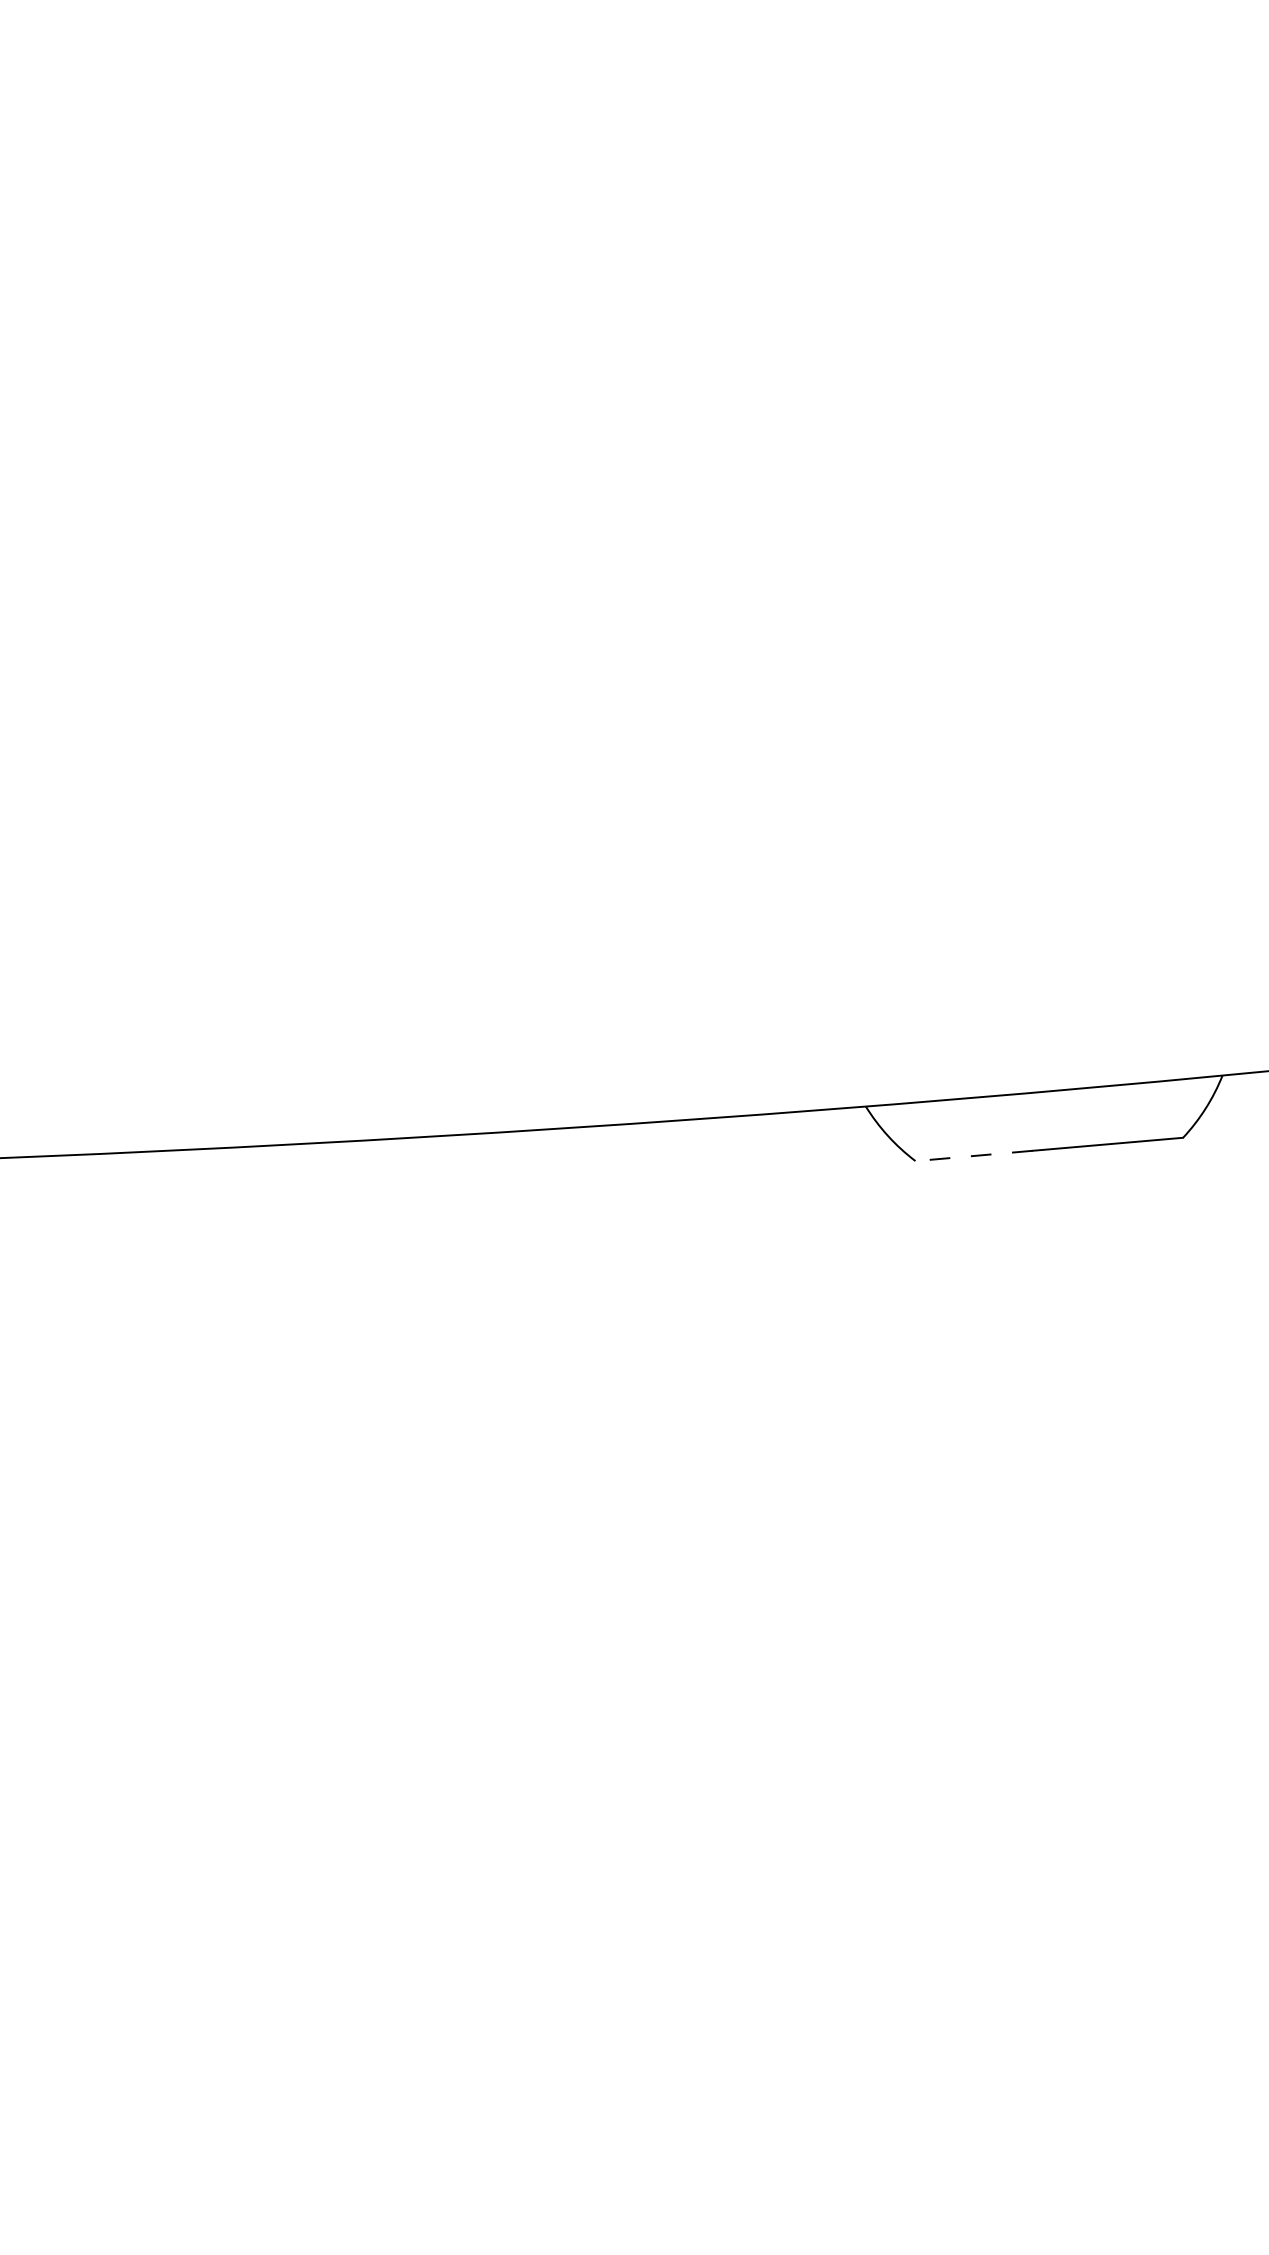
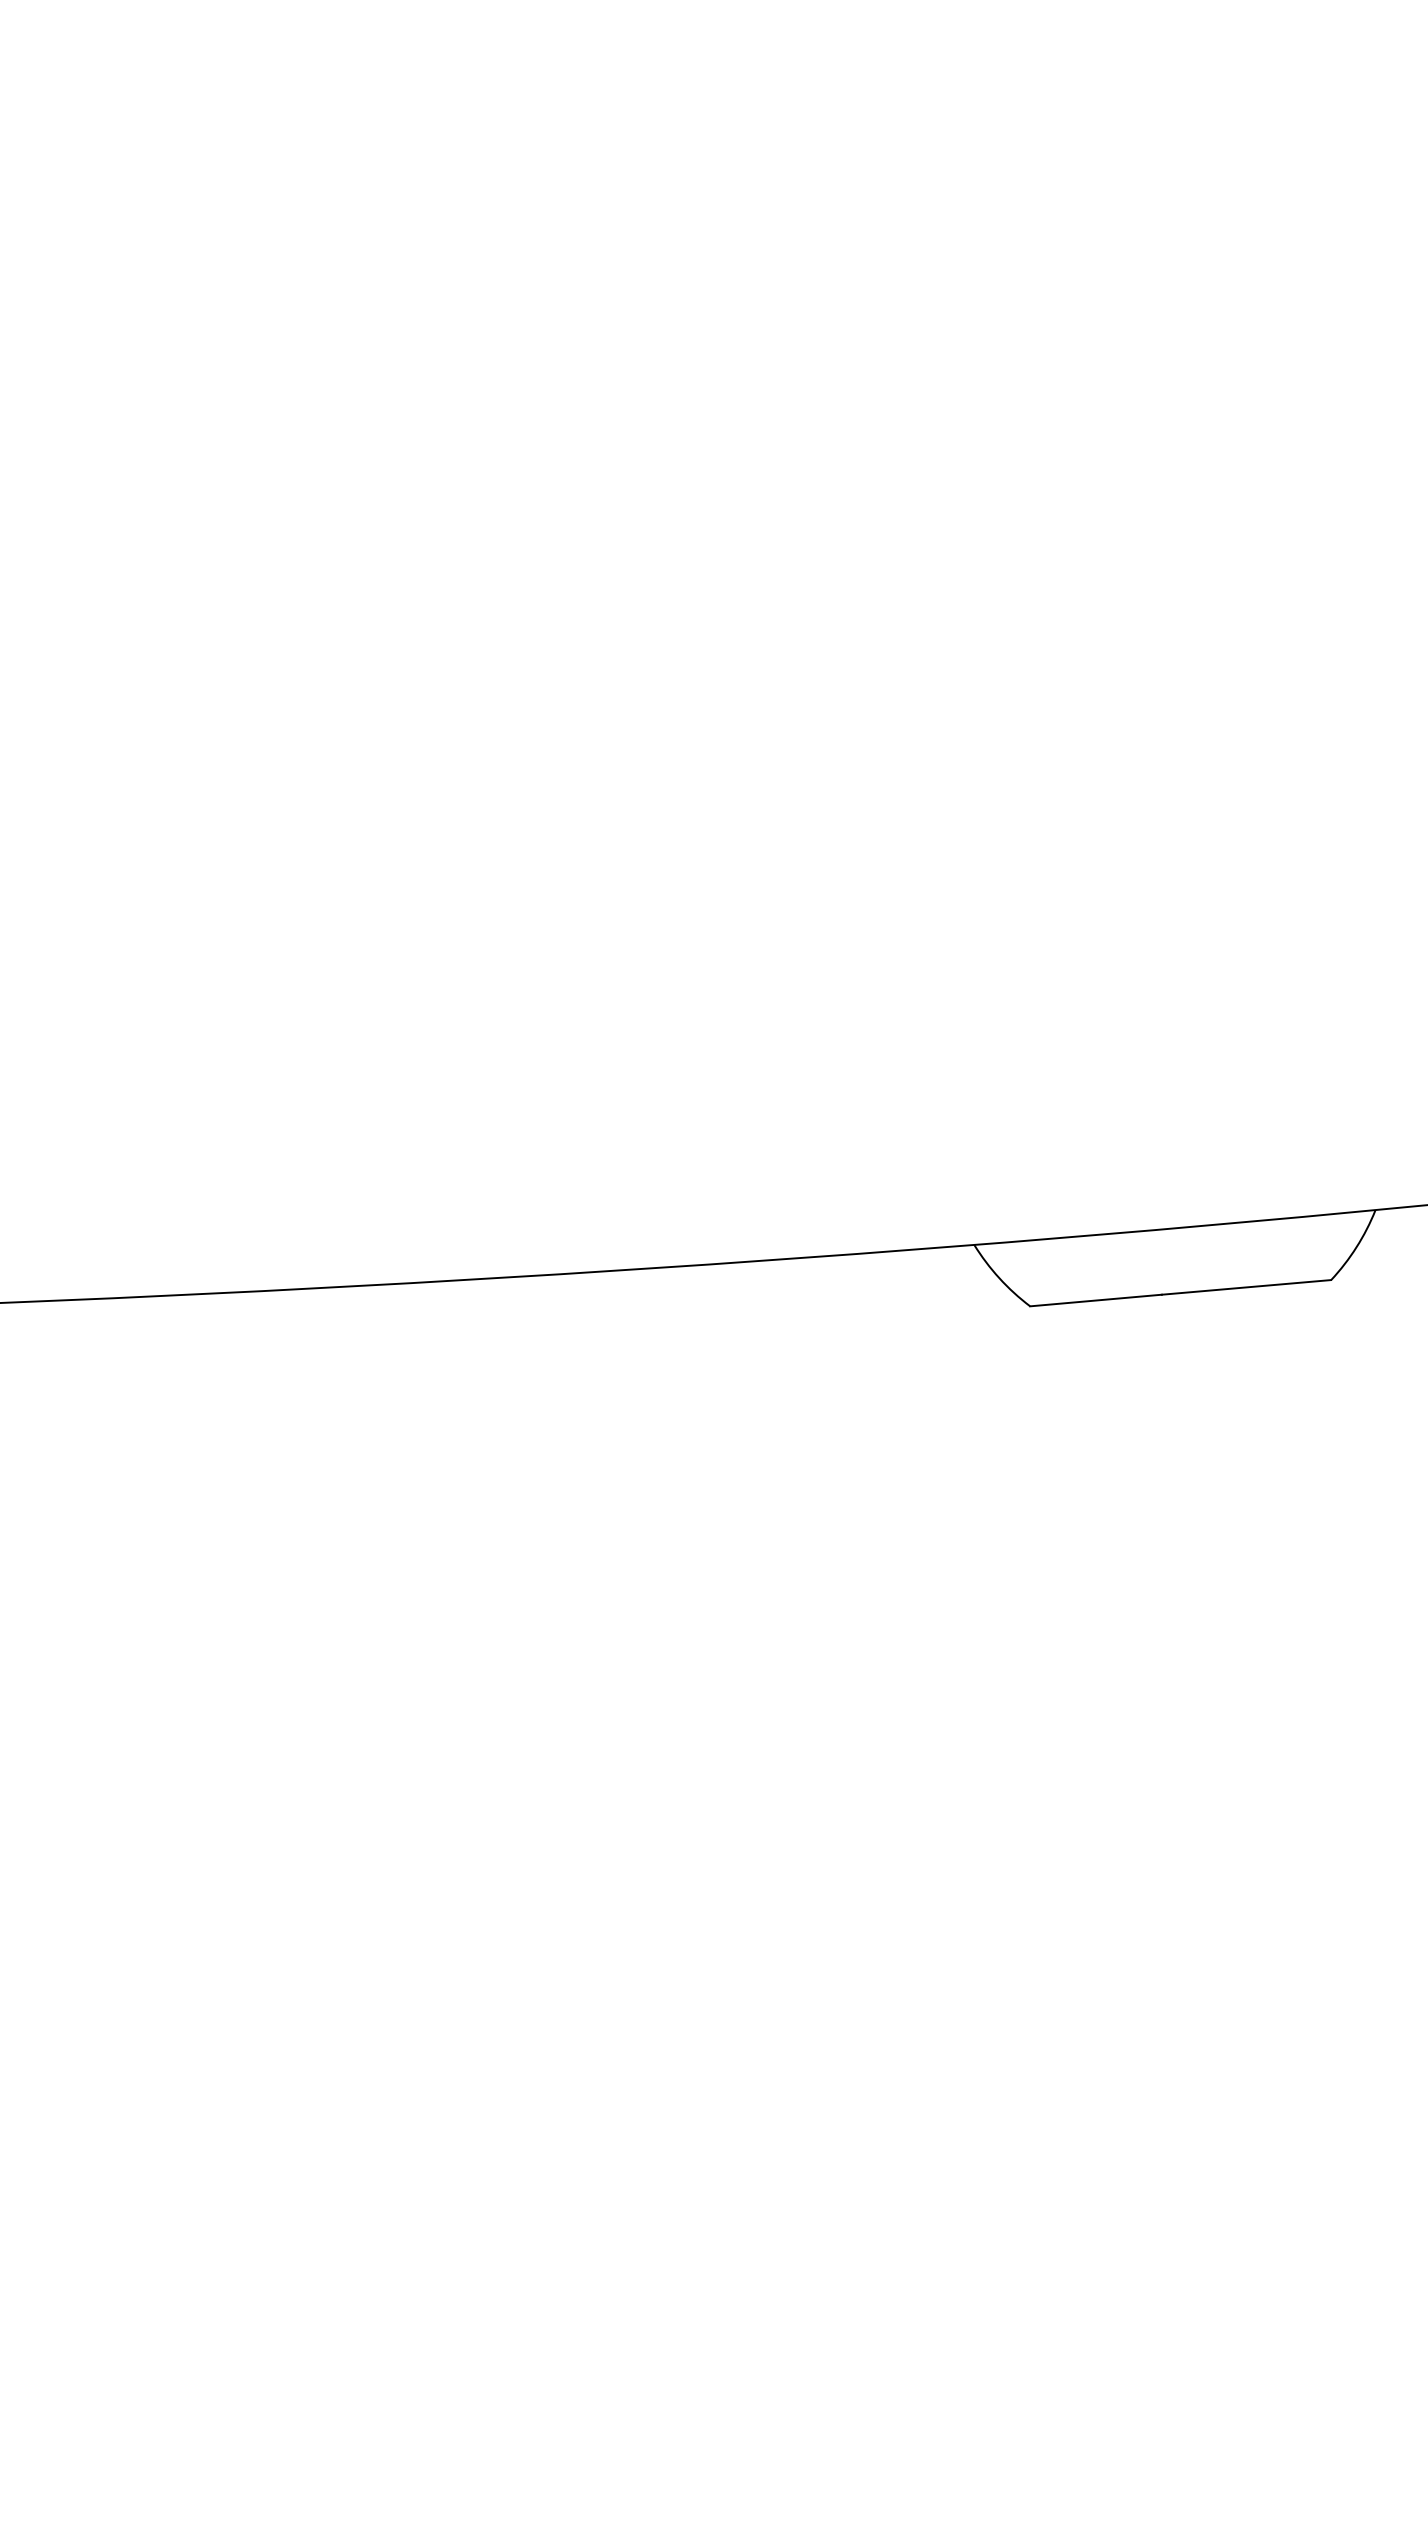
line: (973, 1155) -> (1095, 1300), dashed -> solid

